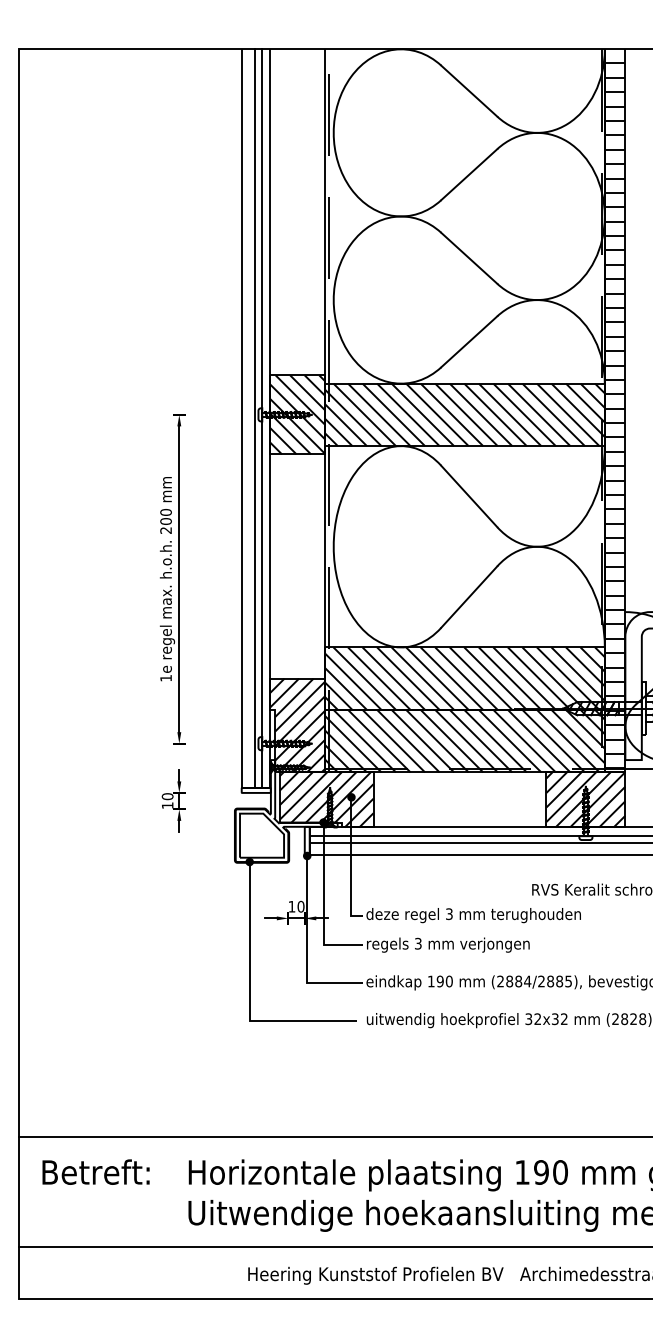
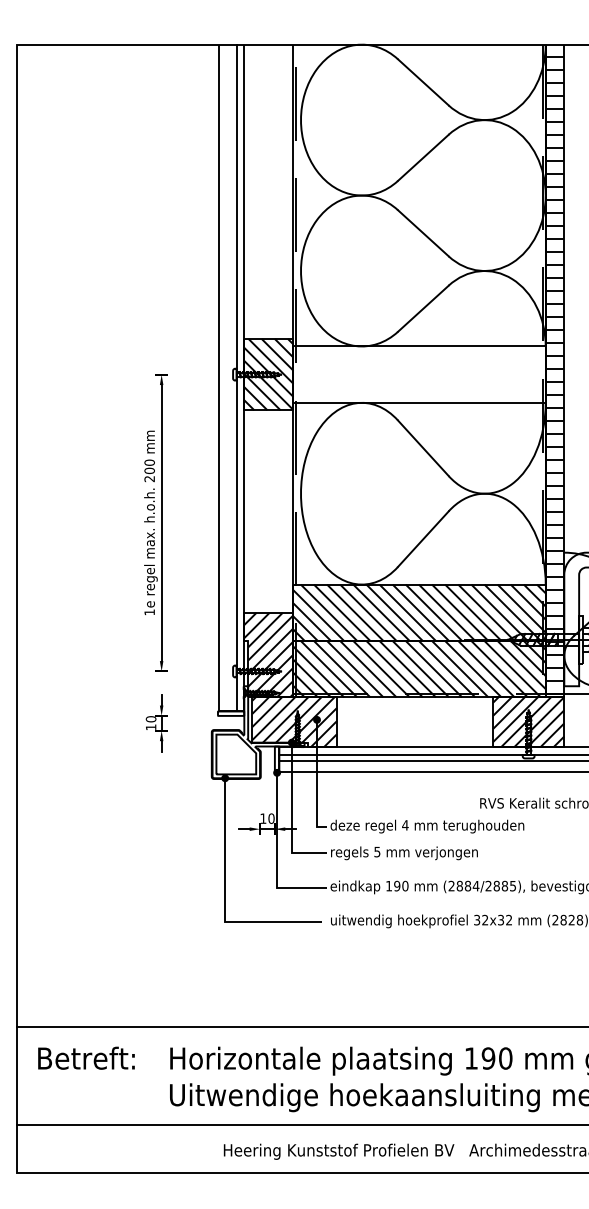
hatch: (464, 414) -> (419, 374), removed
line: (254, 418) -> (229, 377), removed
text: (449, 914) -> (405, 825), 3 -> 4
text: (418, 942) -> (377, 850), 3 -> 5

